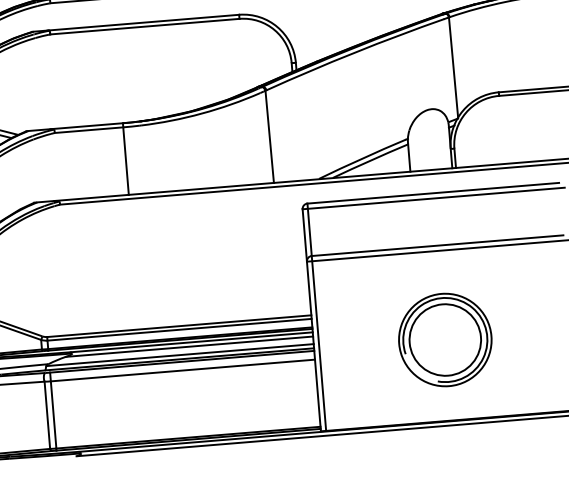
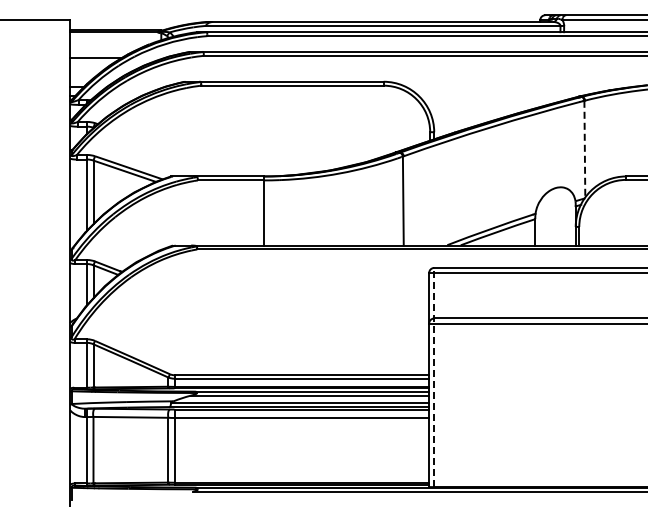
line: (453, 67) -> (584, 149), solid -> dashed
line: (317, 317) -> (434, 377), solid -> dashed
part: (445, 340) -> (555, 409), removed

